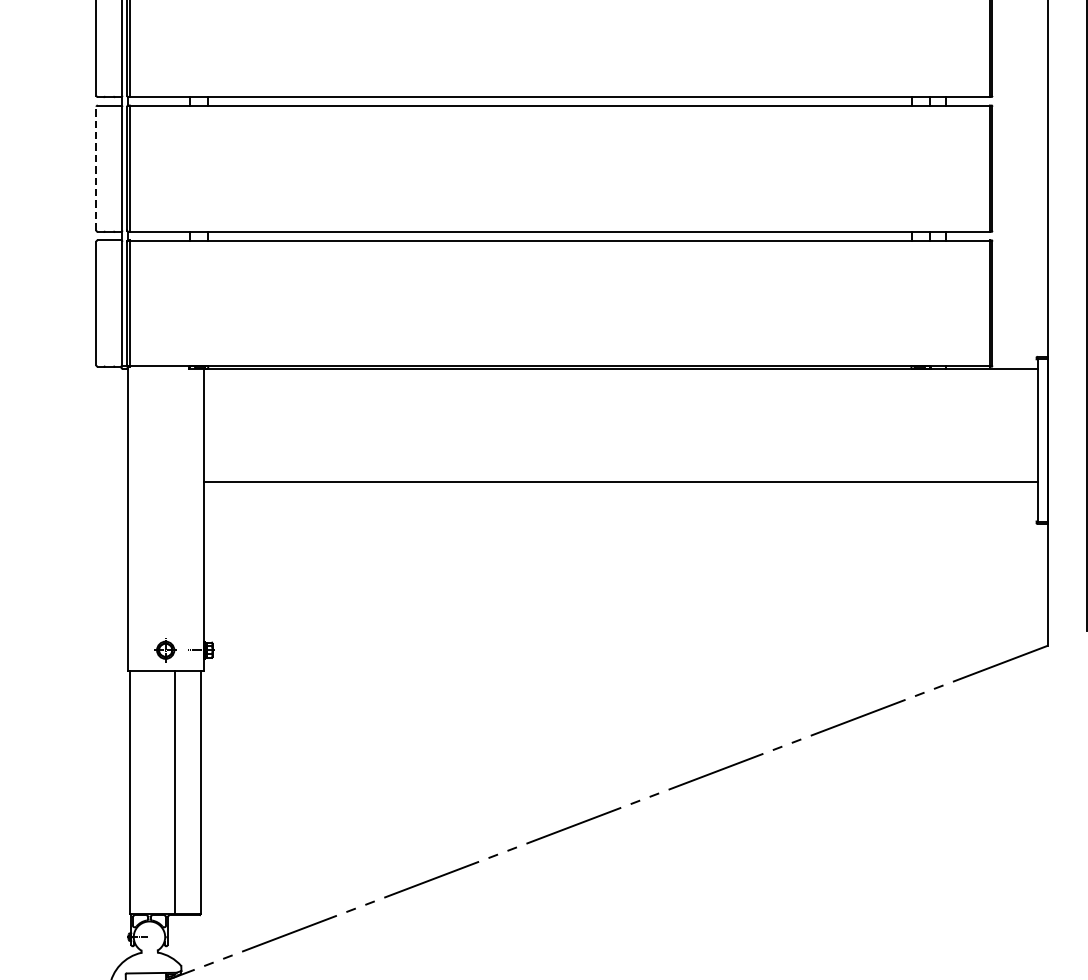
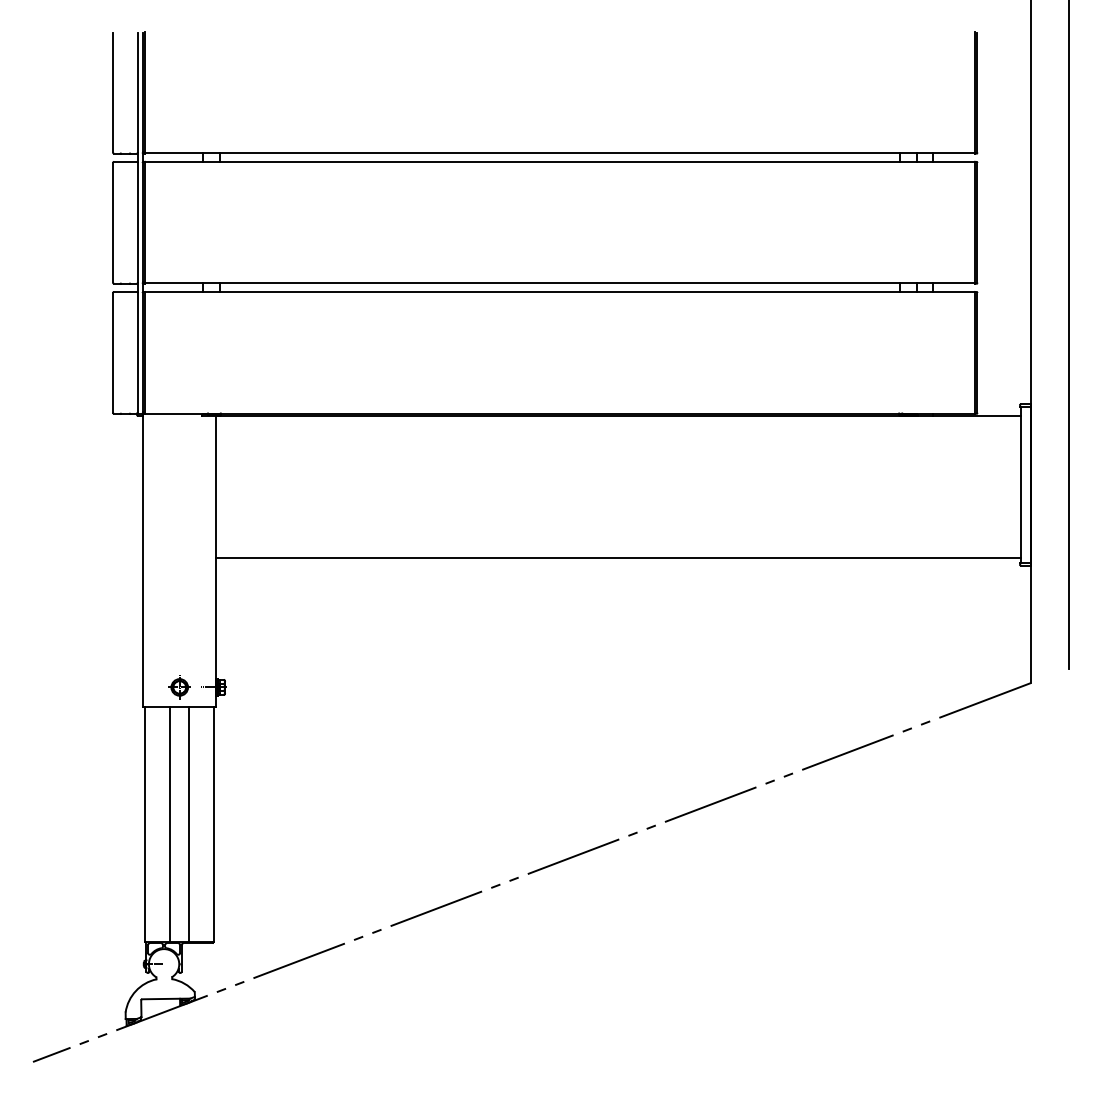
line: (96, 168) -> (112, 222), dashed -> solid
line: (620, 482) -> (618, 558), moved
line: (156, 791) -> (170, 823), added

